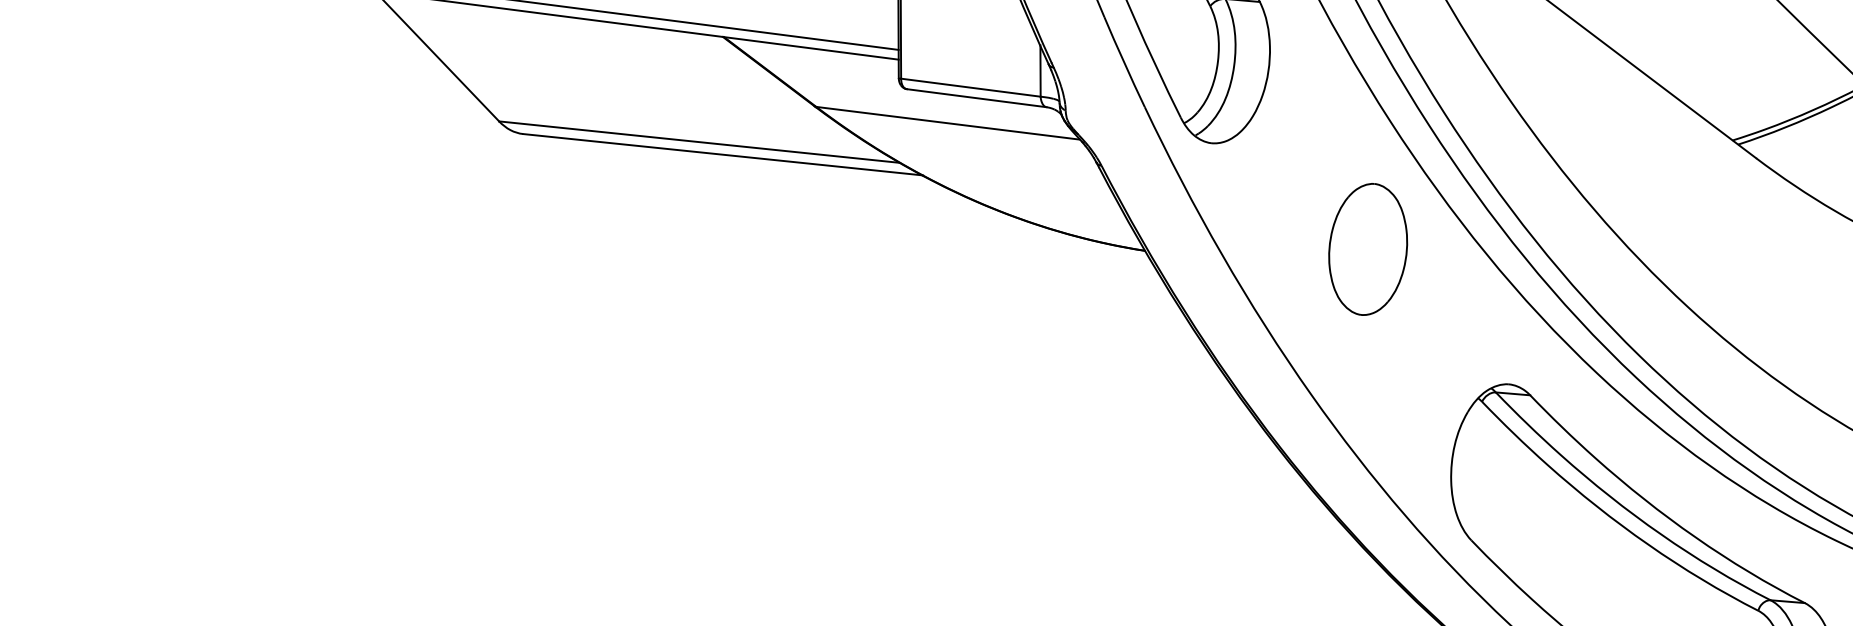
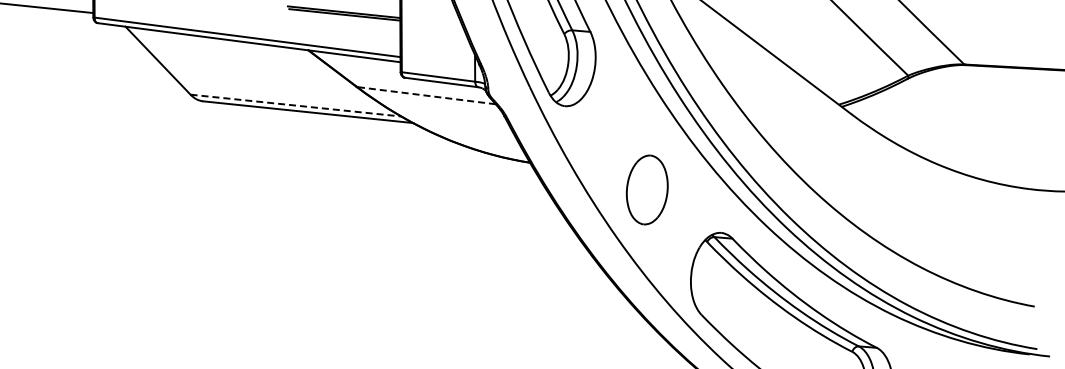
line: (948, 122) -> (426, 95), solid -> dashed
line: (698, 141) -> (295, 105), solid -> dashed
part: (1366, 248) -> (646, 189), moved

